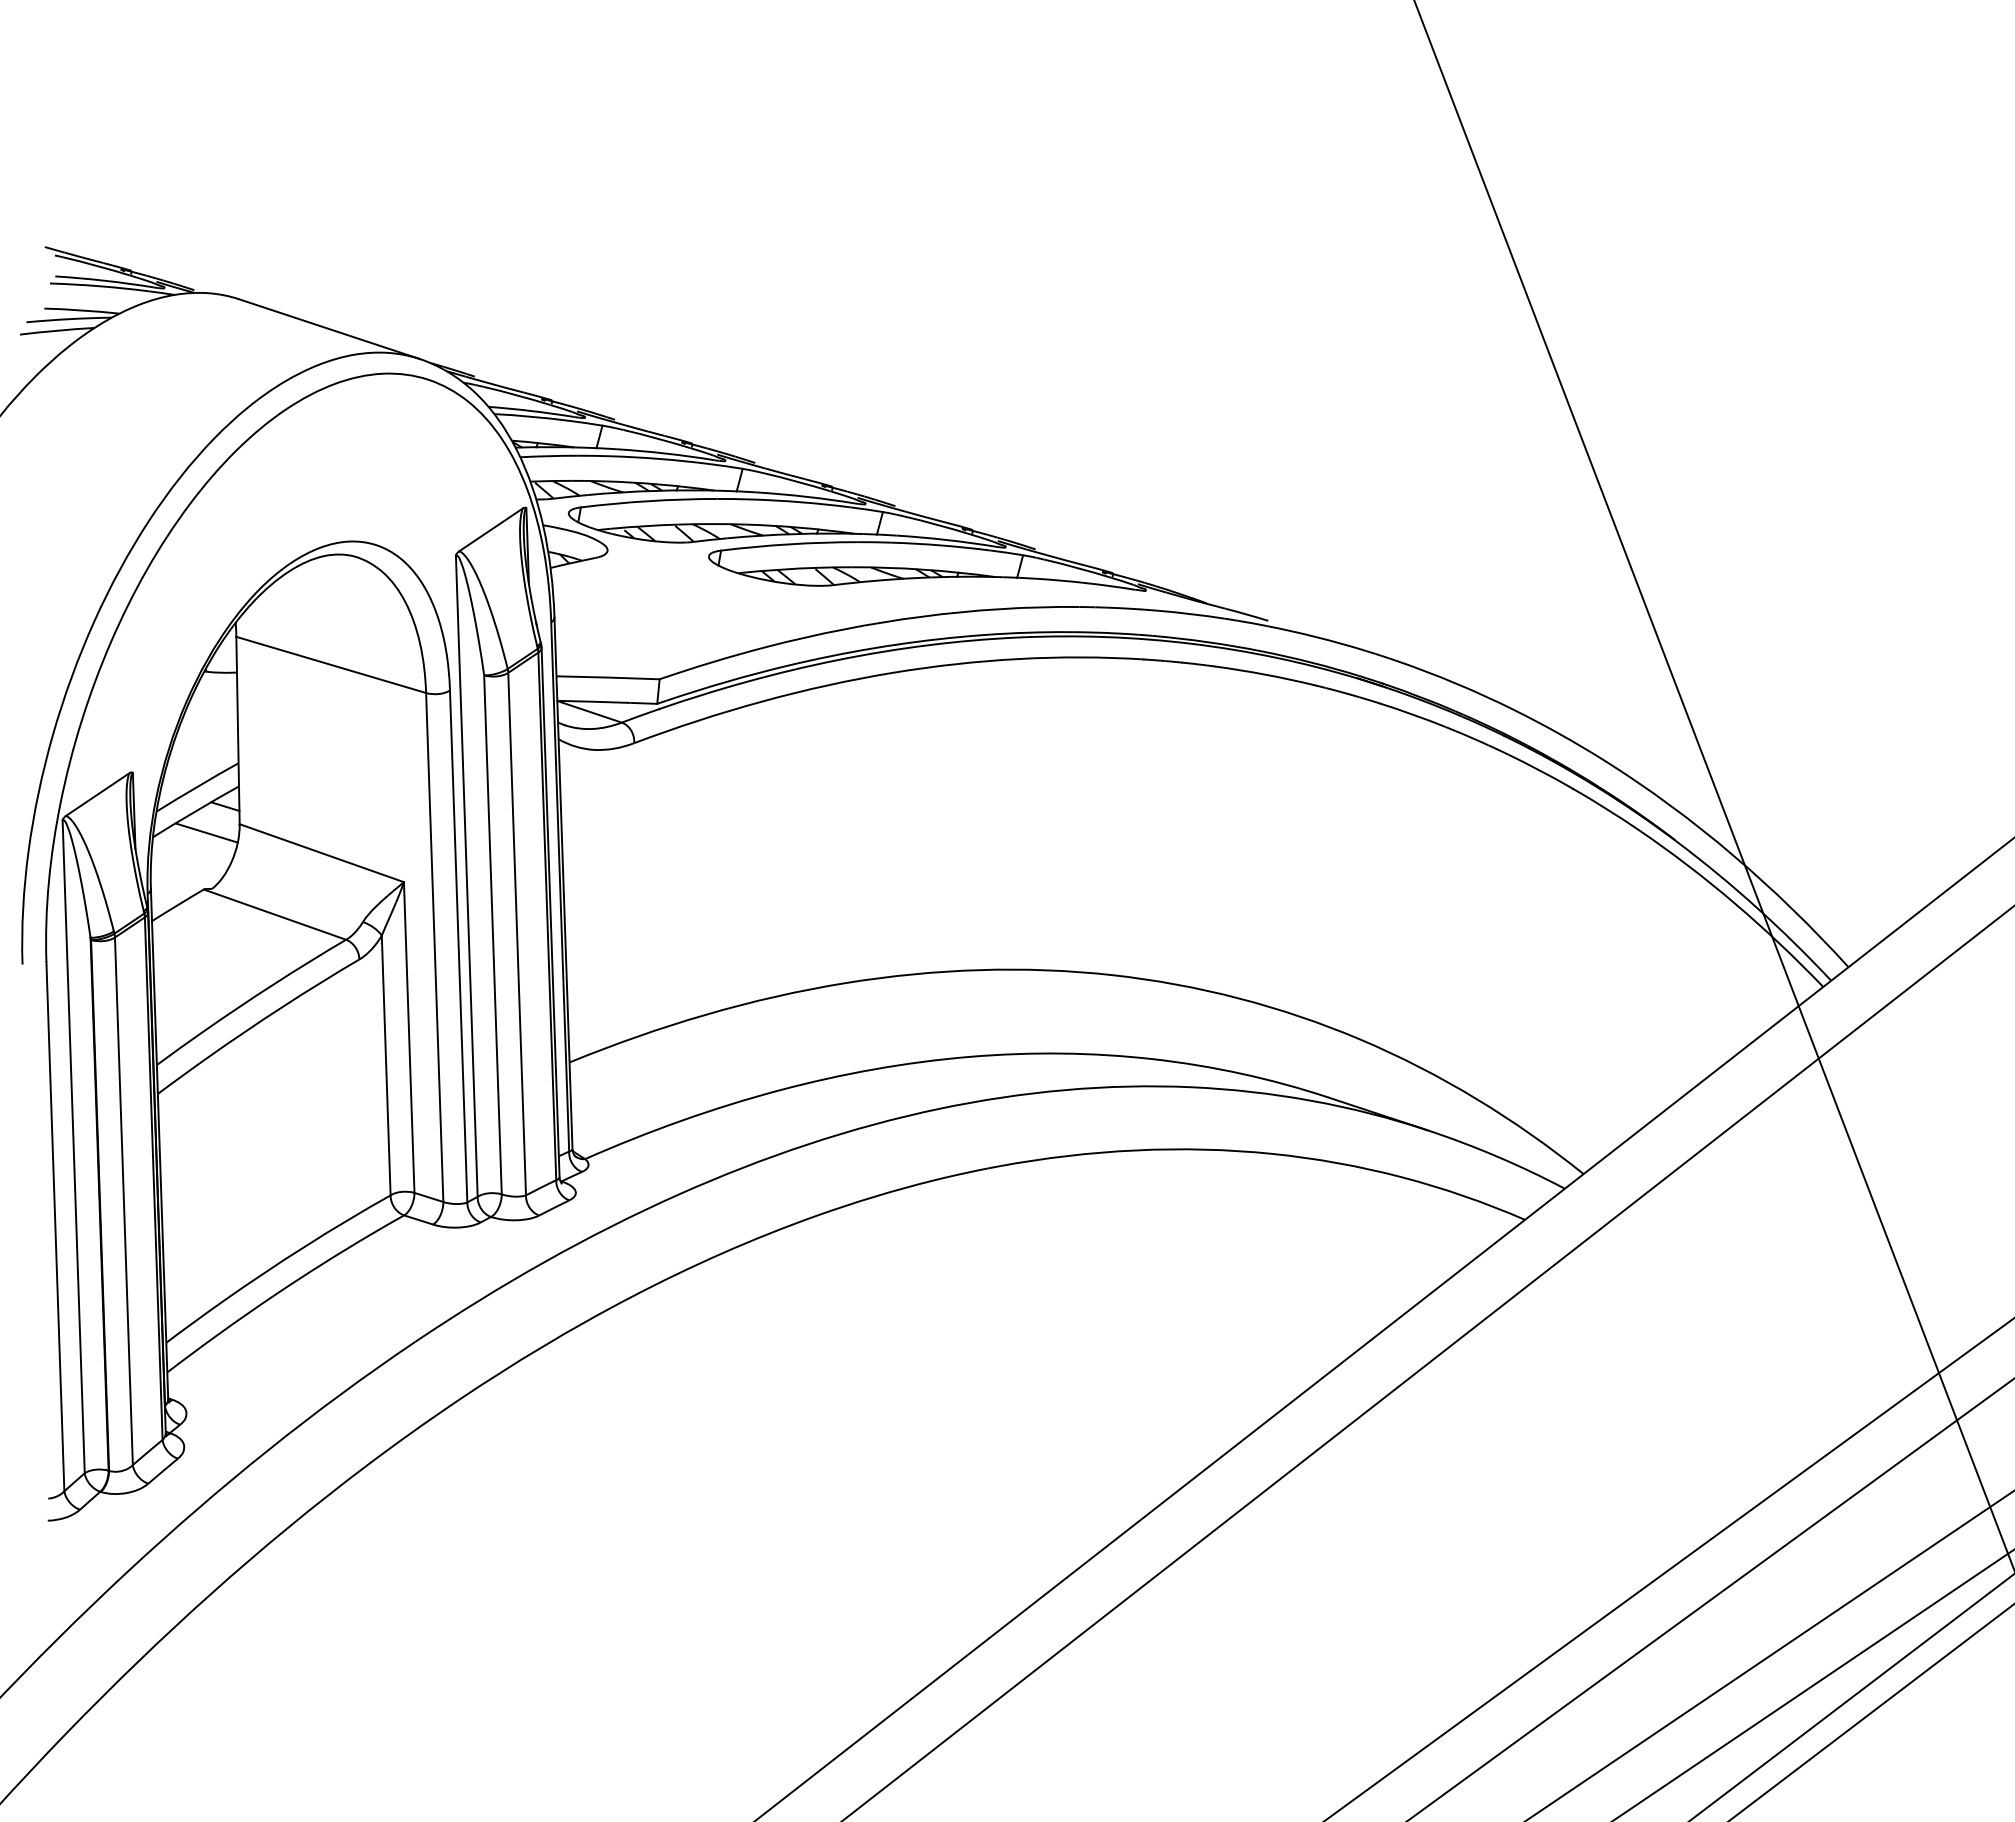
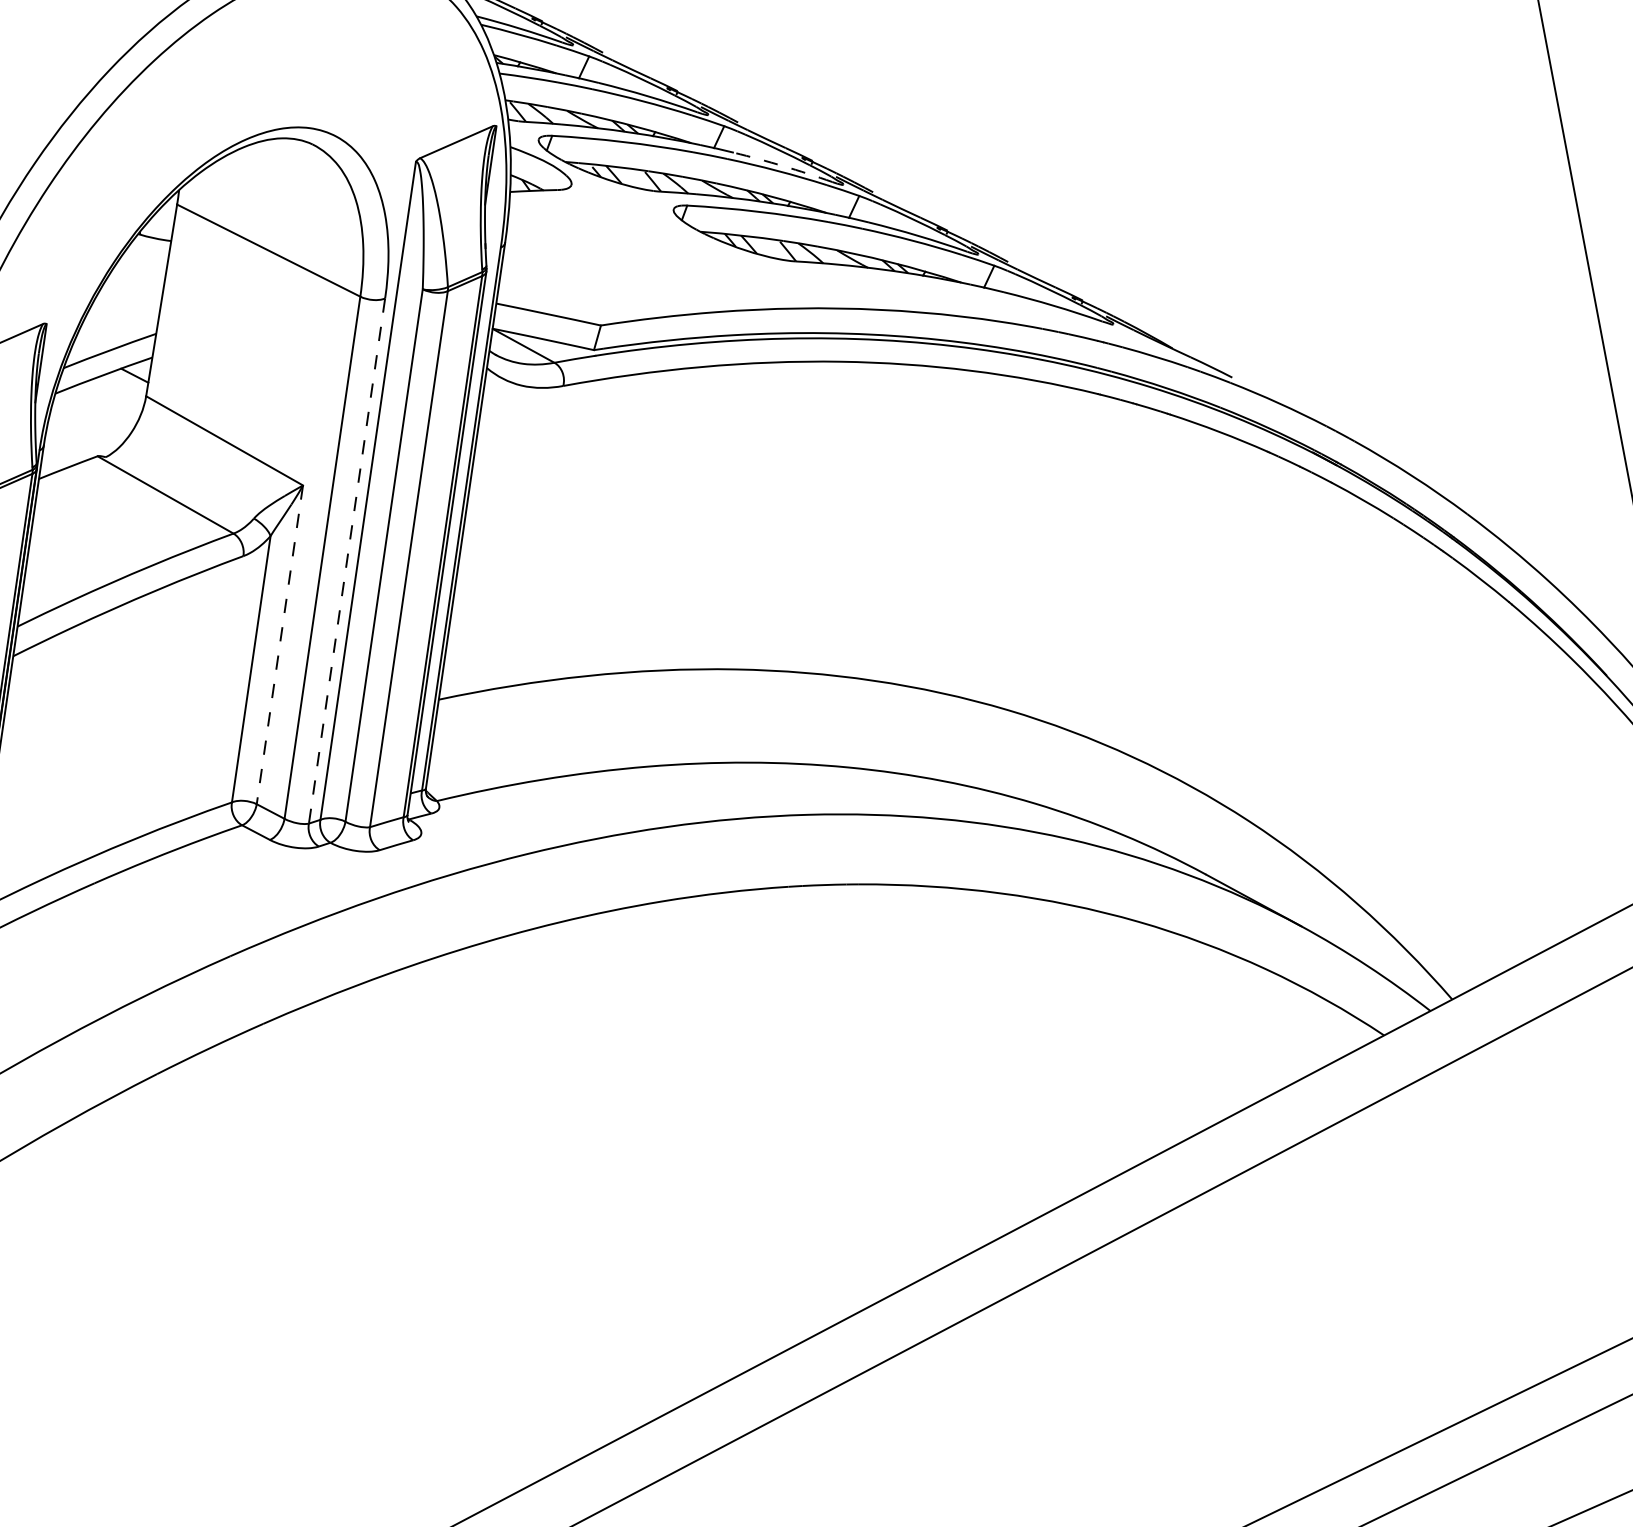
arc: (805, 496) -> (783, 165), solid -> dashed
line: (206, 832) -> (110, 398), removed
line: (458, 946) -> (346, 561), solid -> dashed
line: (409, 1038) -> (280, 645), solid -> dashed

